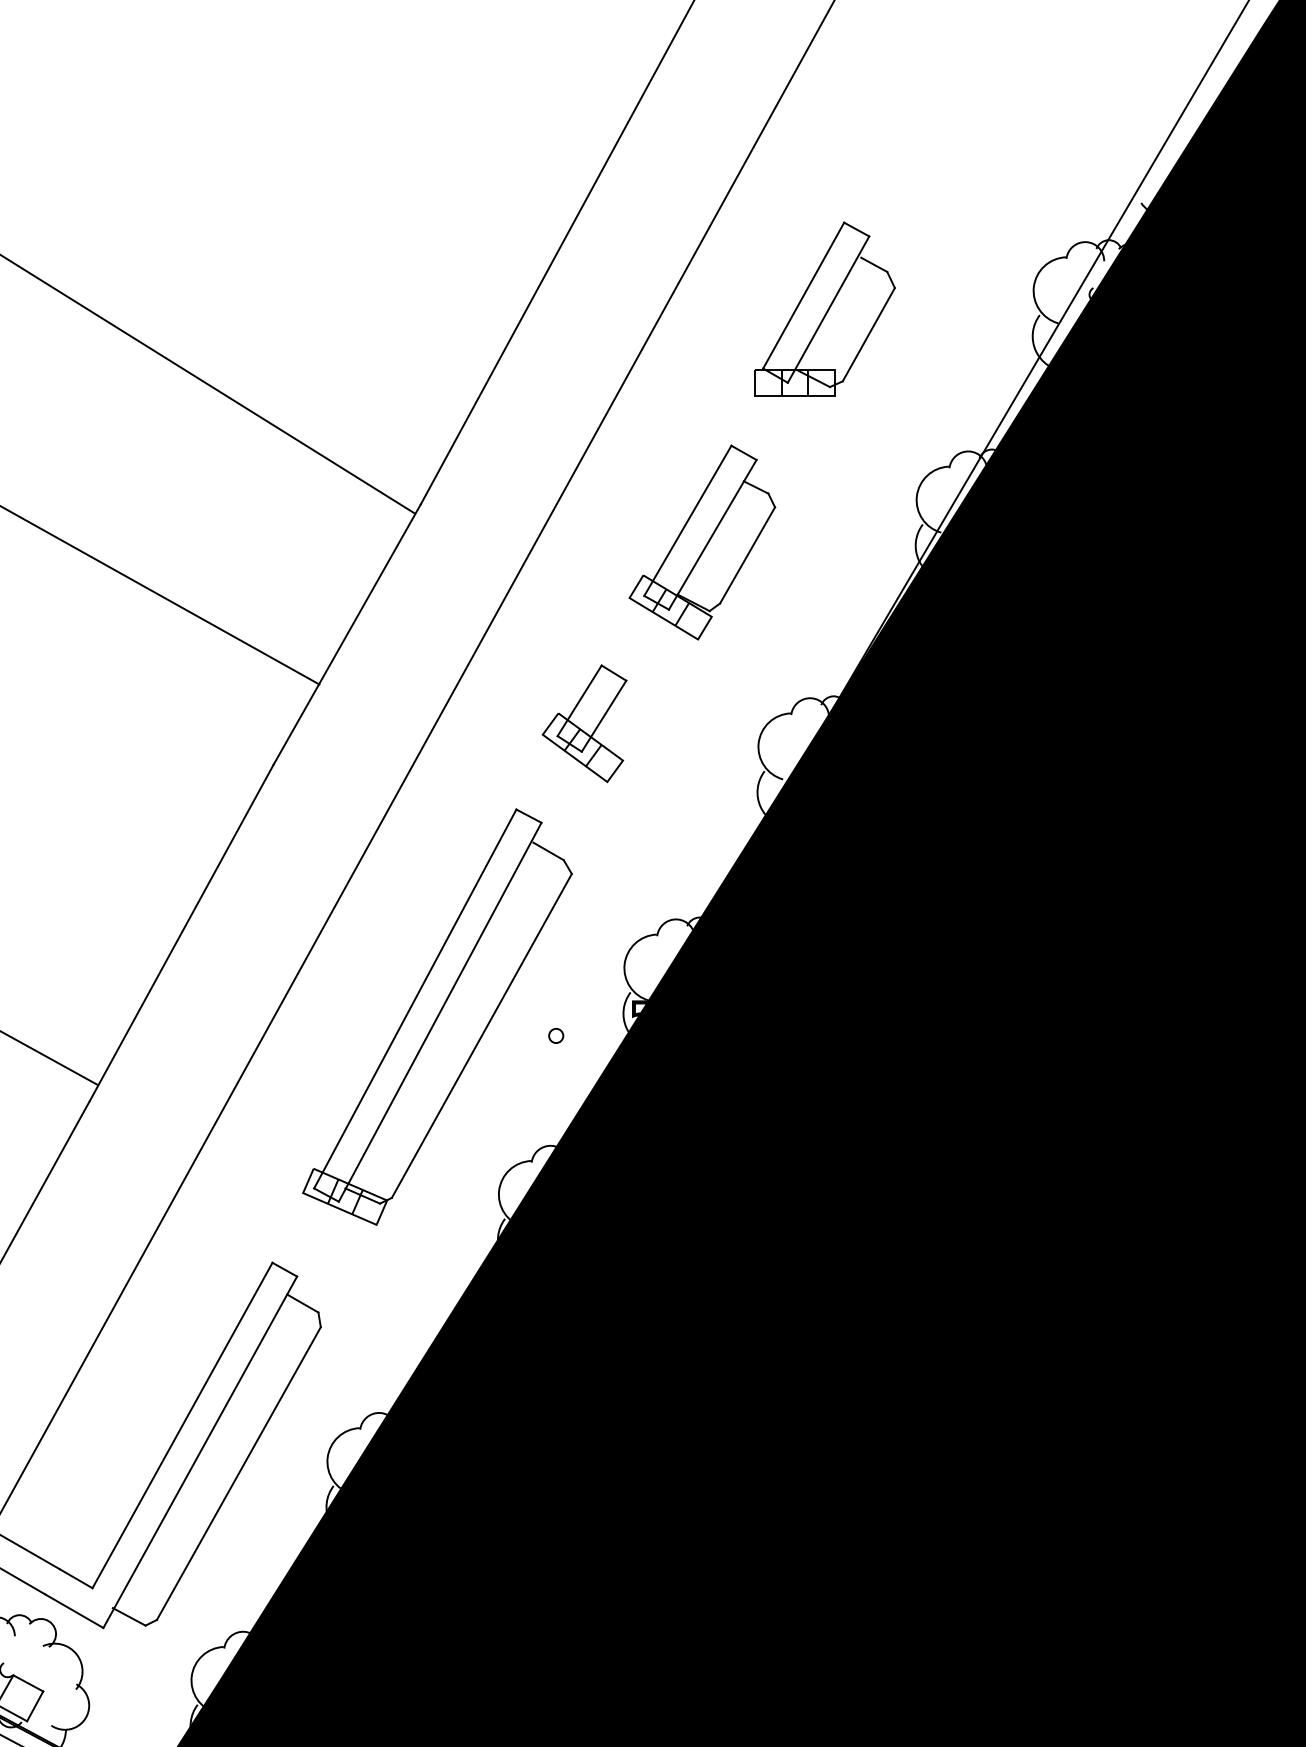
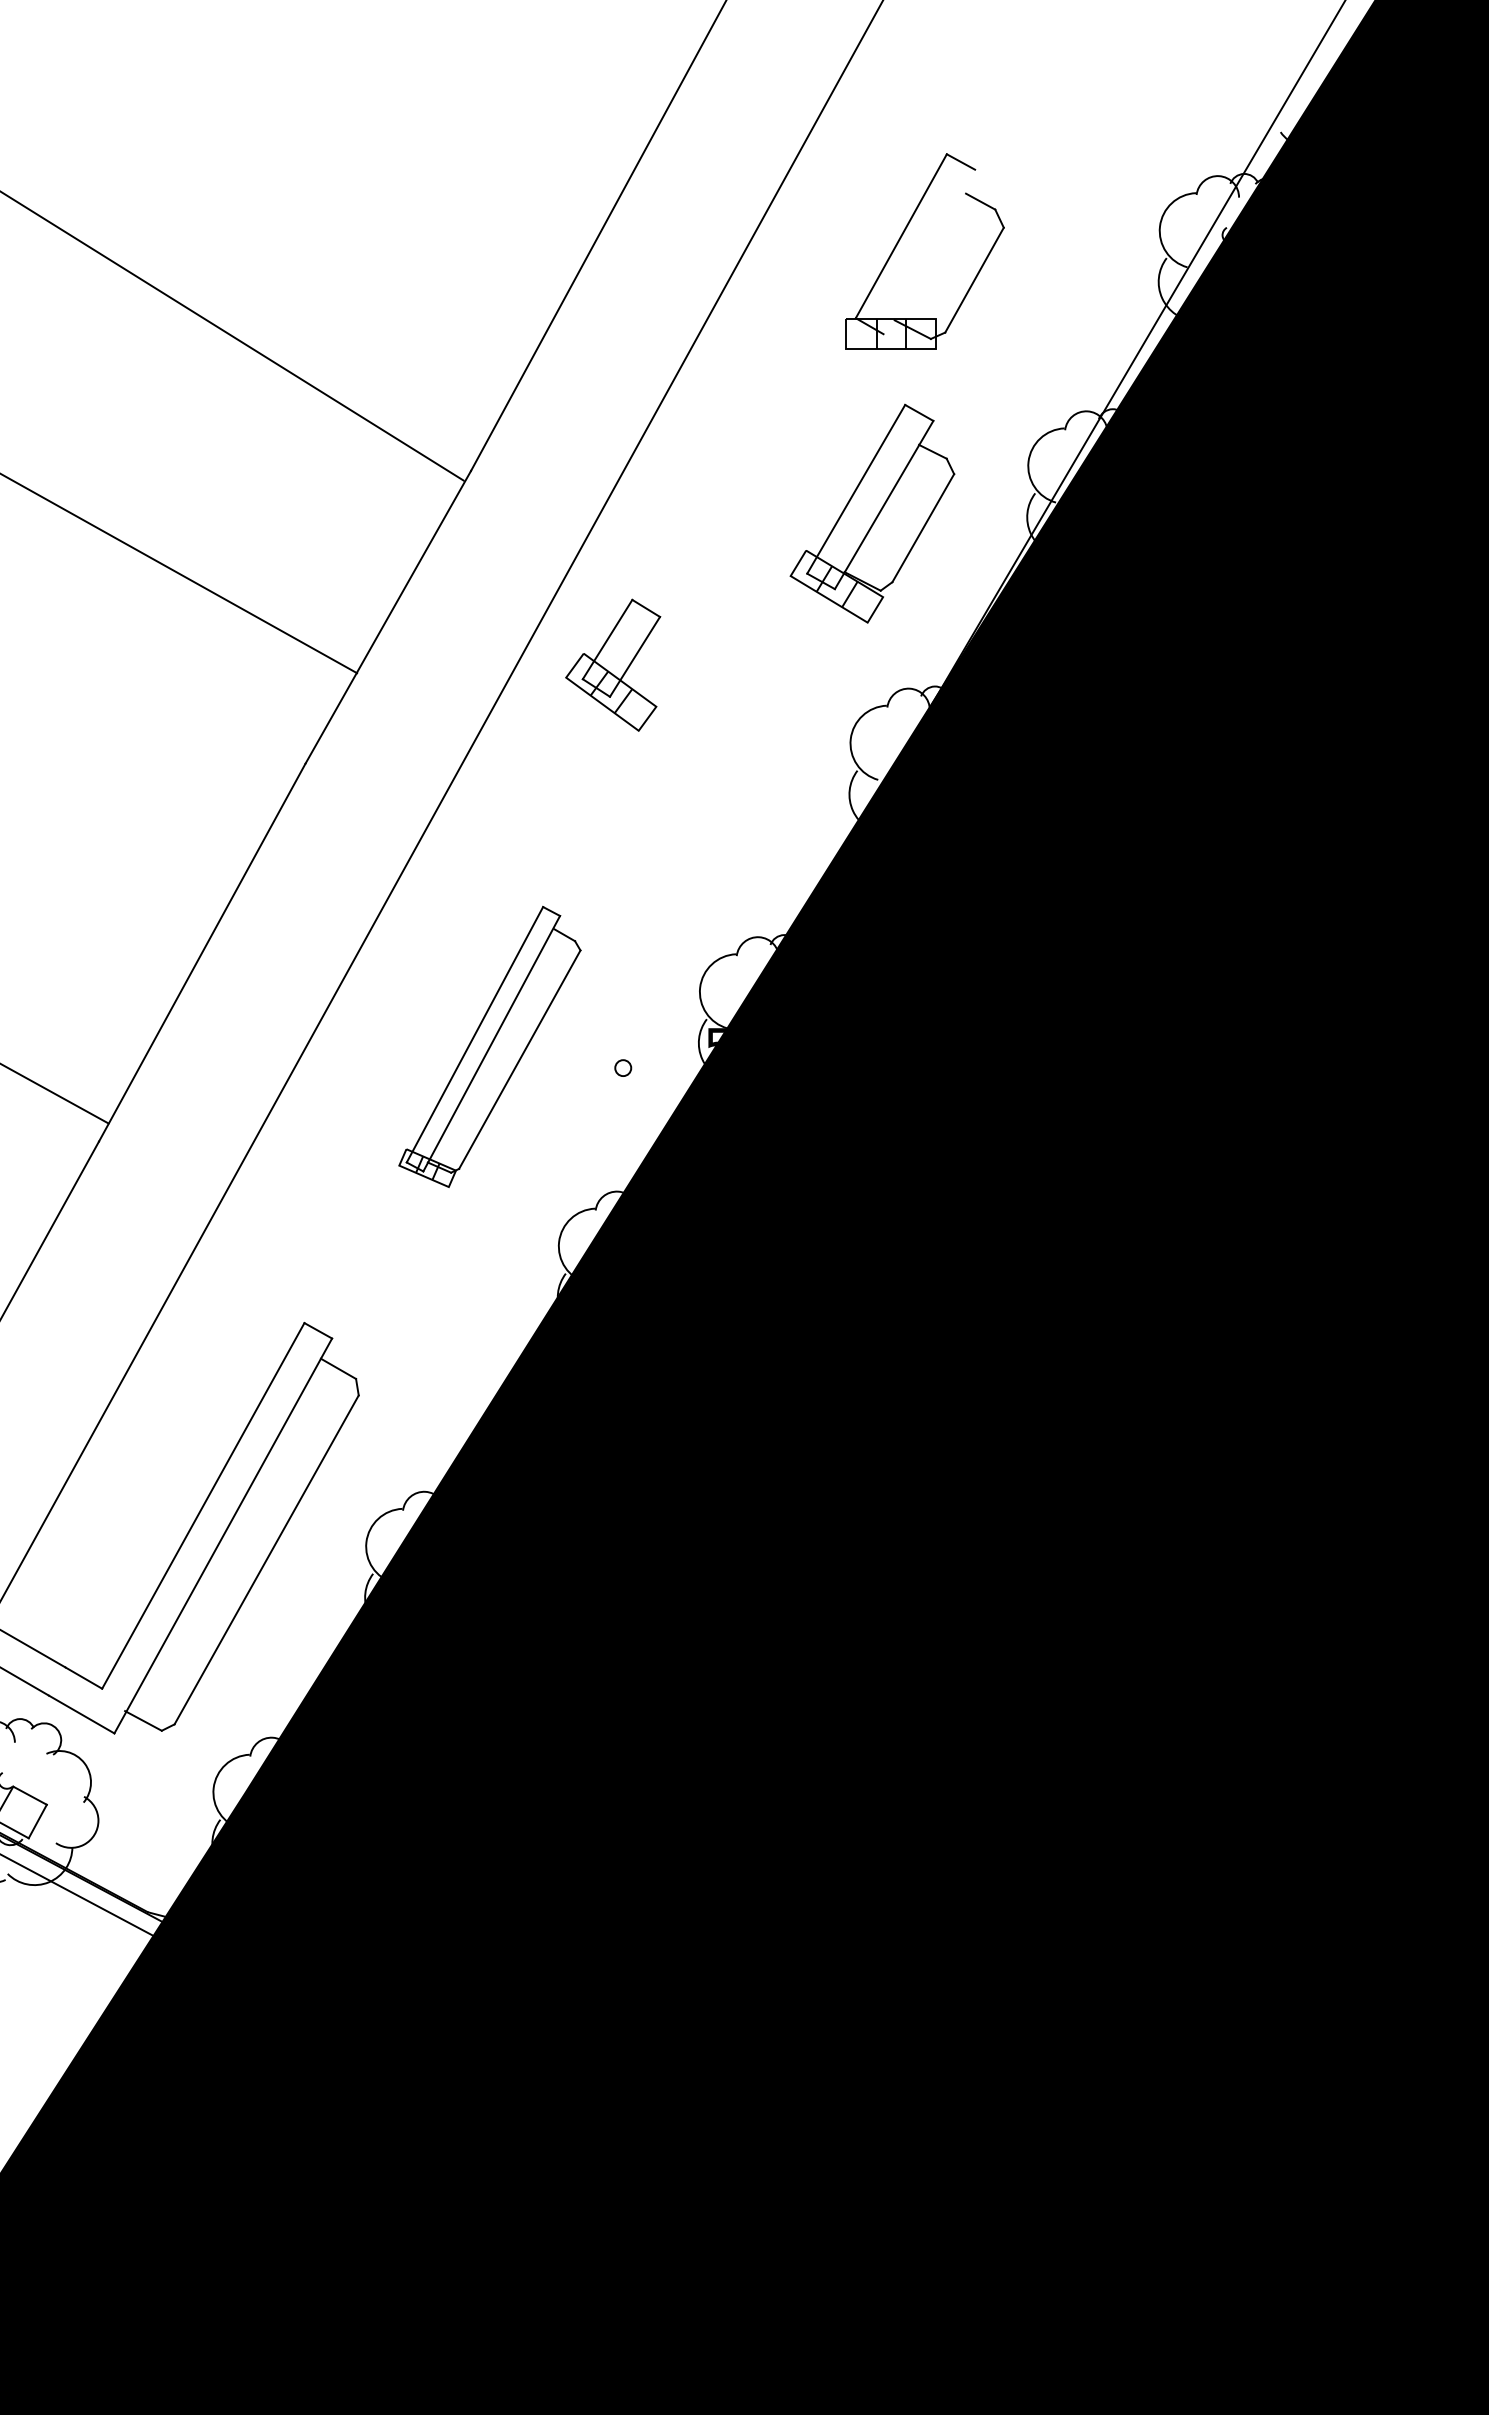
line: (828, 309) -> (929, 251), removed
part: (702, 542) -> (872, 513), moved
part: (584, 723) -> (613, 664), moved
part: (437, 1016) -> (489, 1046), size x0.6

